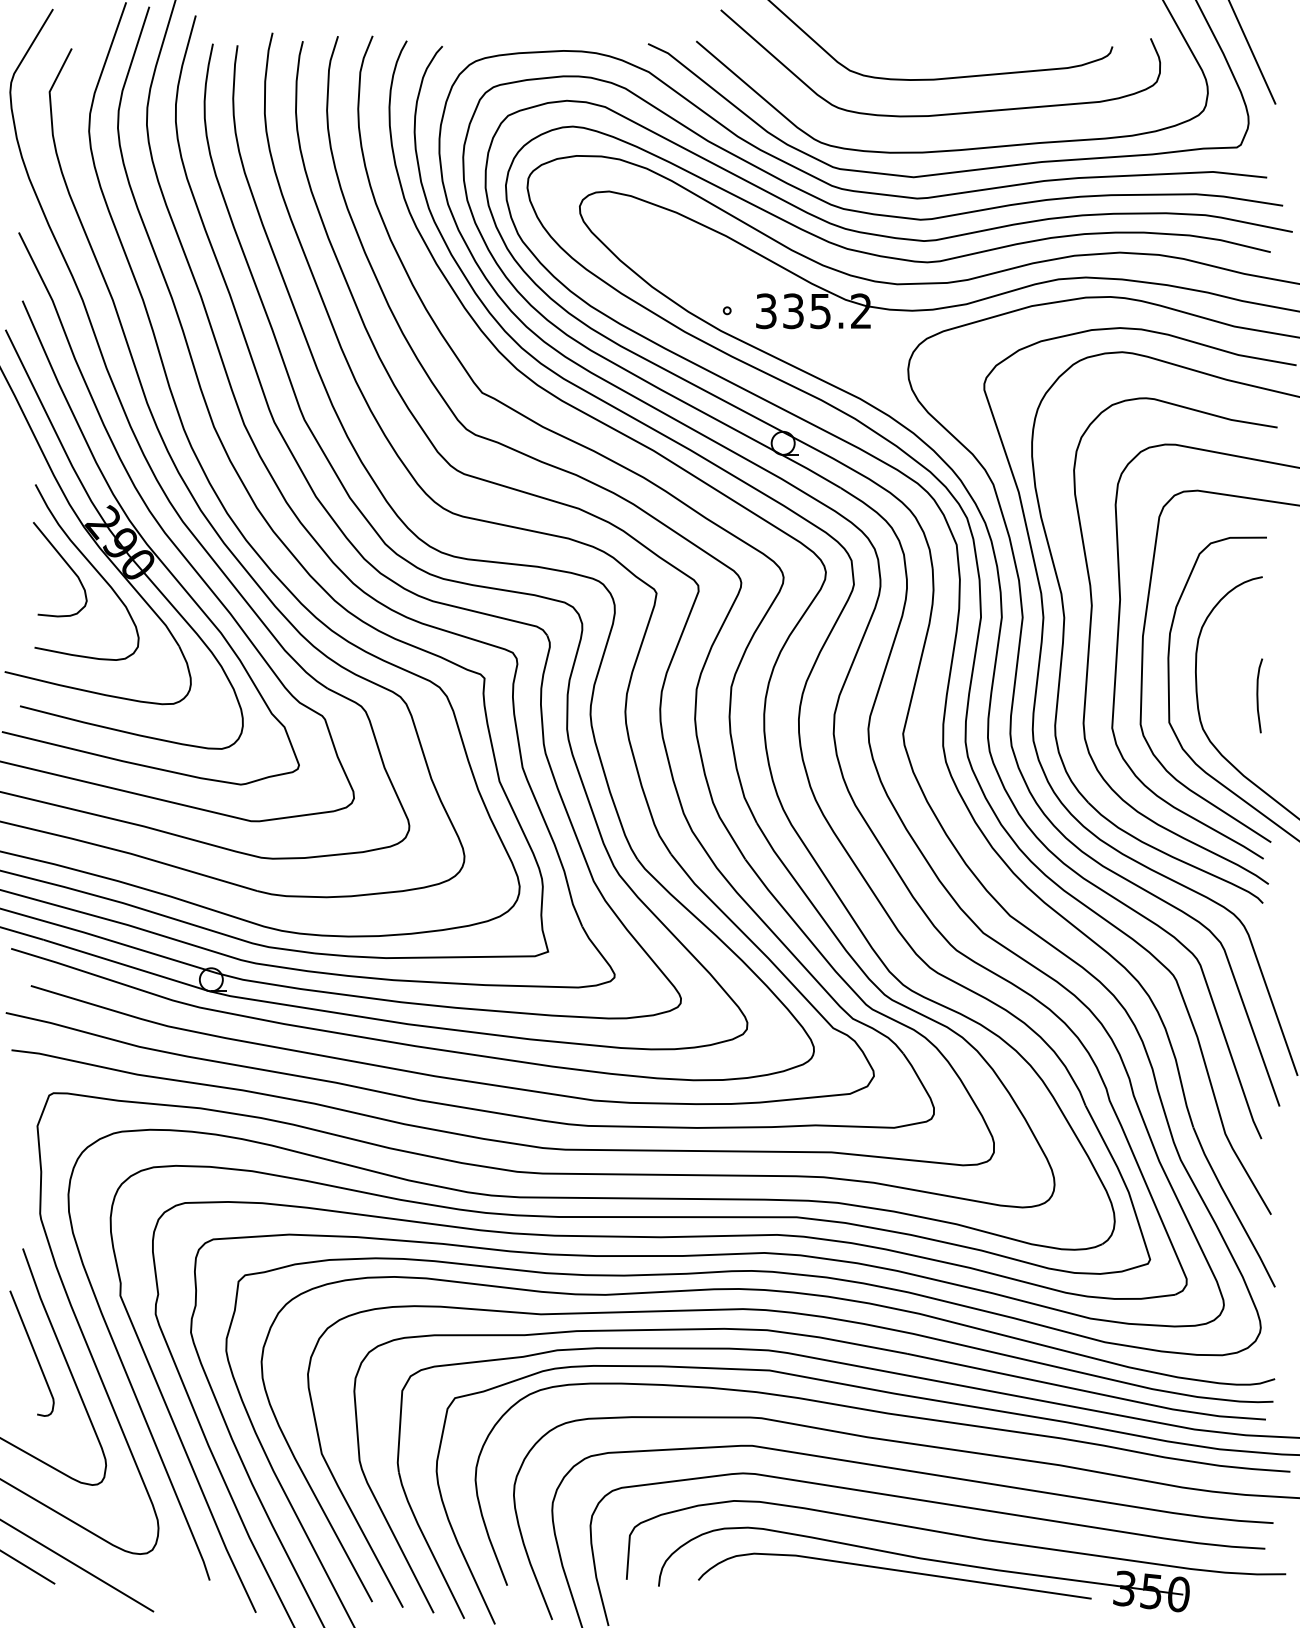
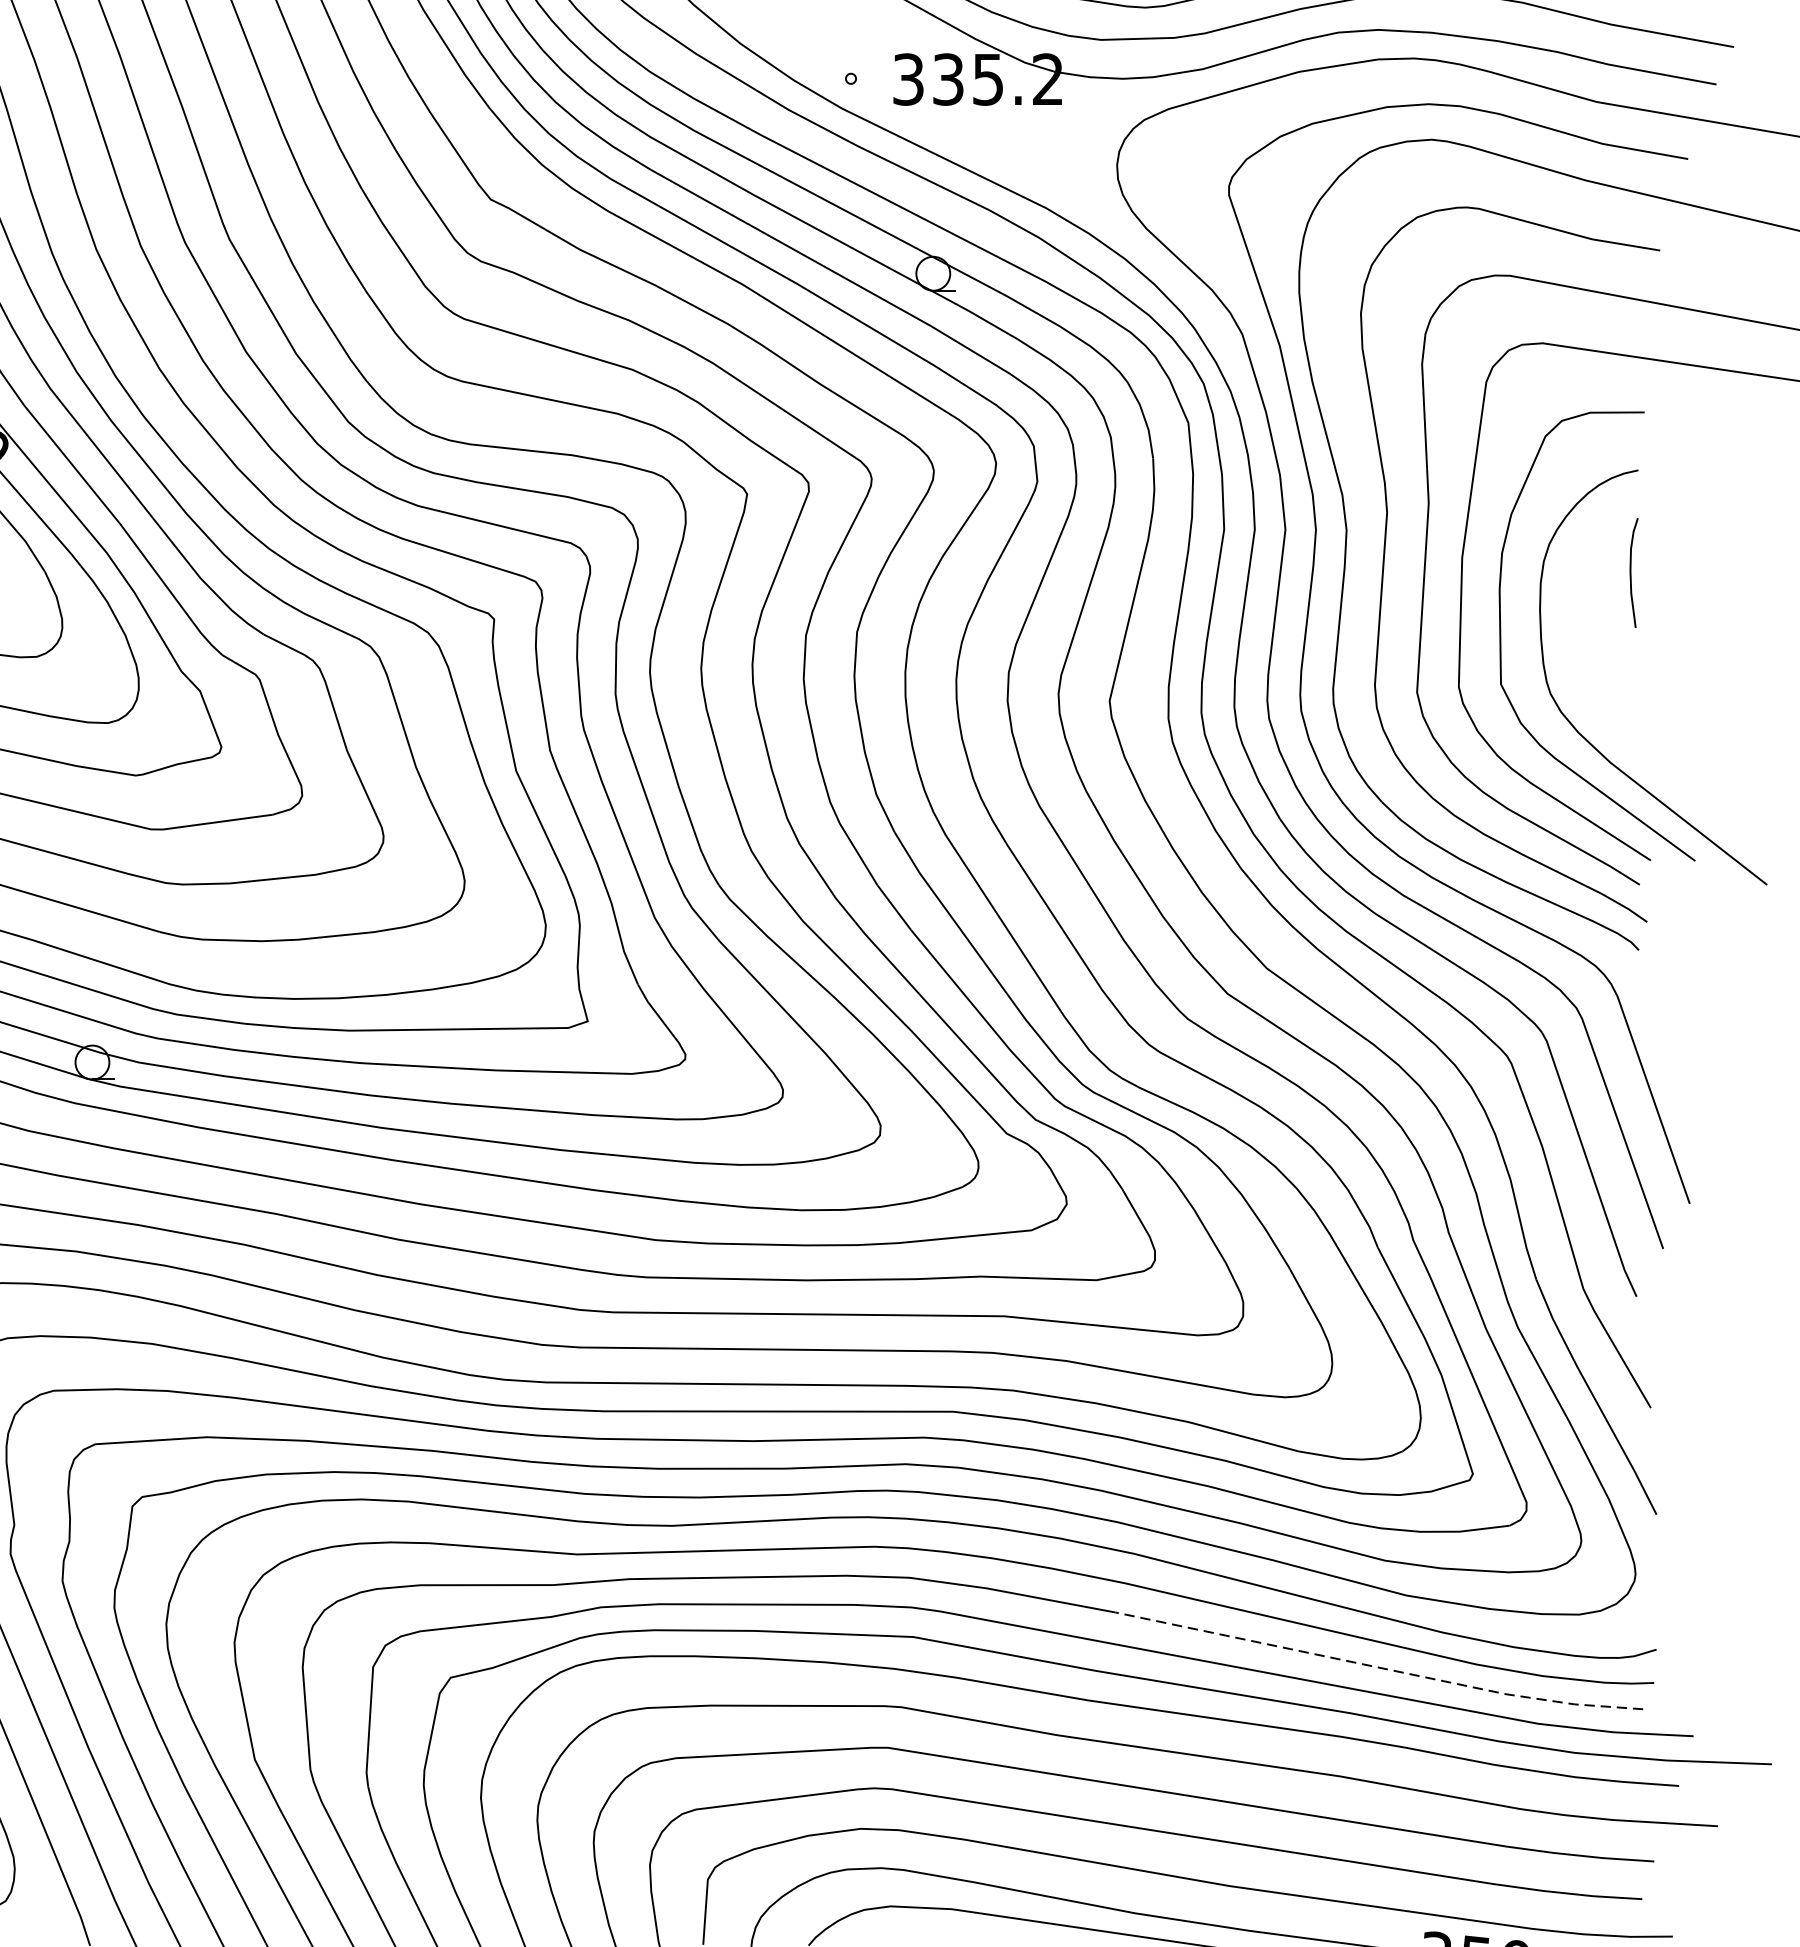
curve: (1258, 695) -> (1632, 572), moved
line: (1086, 1391) -> (1379, 1667), solid -> dashed

